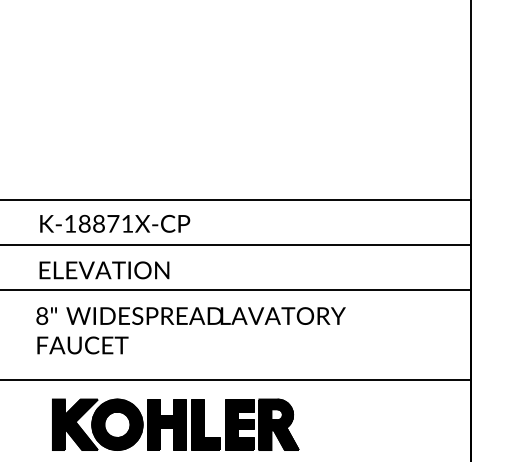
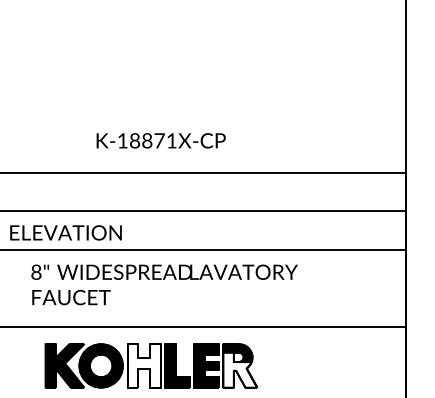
text: (114, 223) -> (160, 140), moved
text: (103, 269) -> (65, 232), moved
fill: (166, 424) -> (143, 365), removed
fill: (279, 428) -> (240, 369), removed

